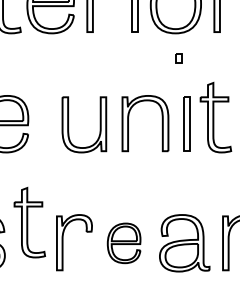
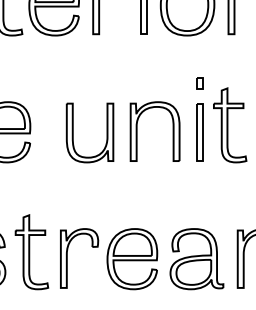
part: (178, 58) -> (199, 83), moved
part: (29, 222) -> (31, 252), moved
part: (124, 243) -> (132, 259), size x1.43

